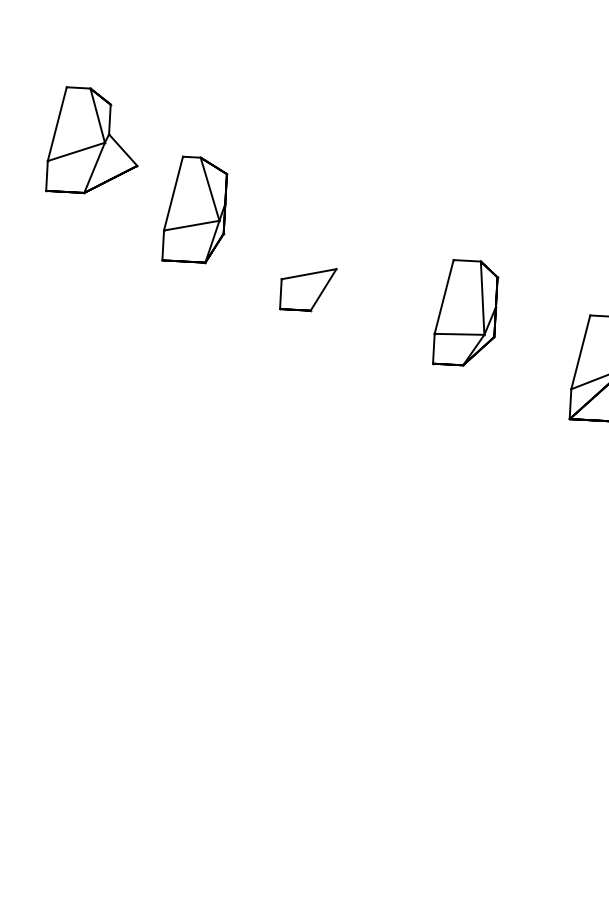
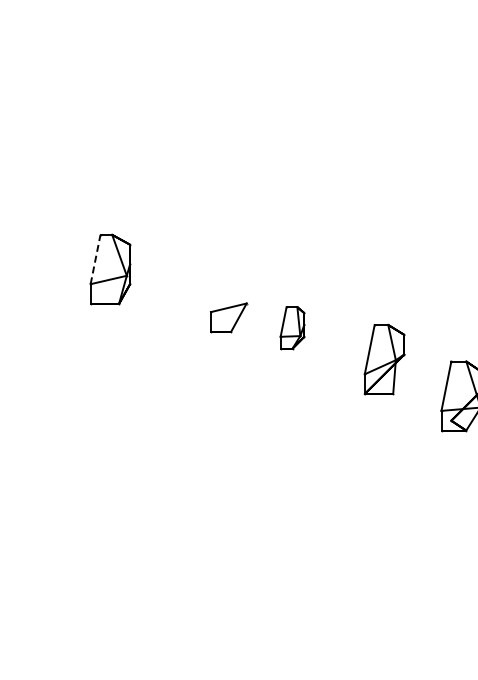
part: (94, 140) -> (41, 227), removed
line: (173, 193) -> (95, 259), solid -> dashed
part: (309, 288) -> (229, 317), moved
part: (465, 312) -> (292, 327), size x0.6

